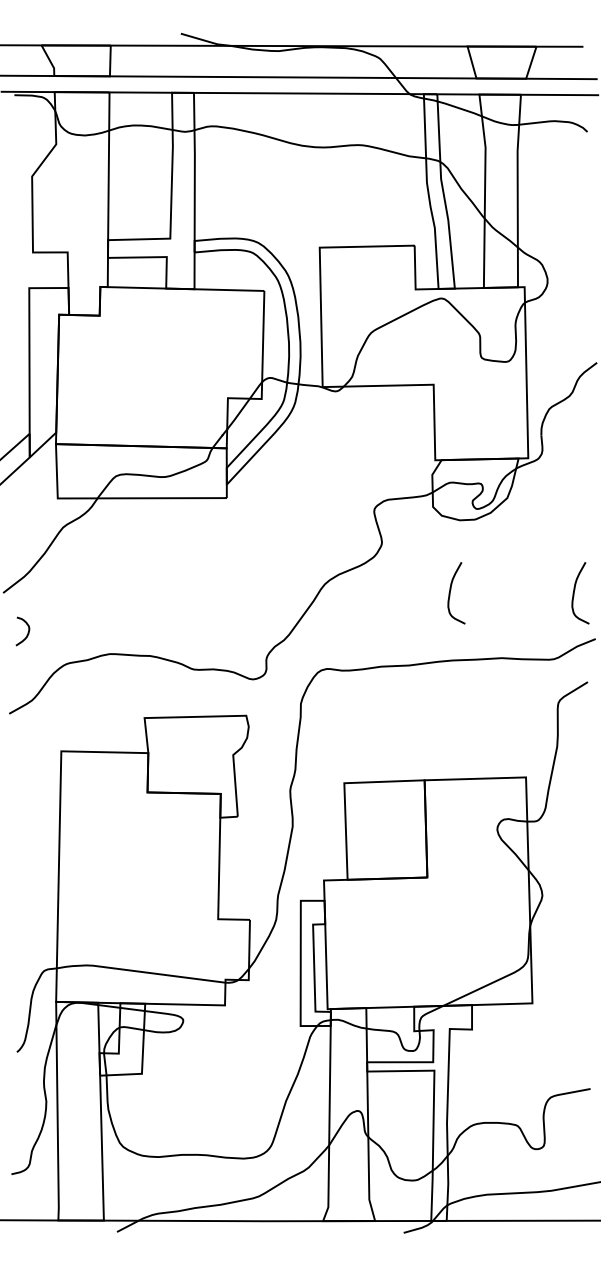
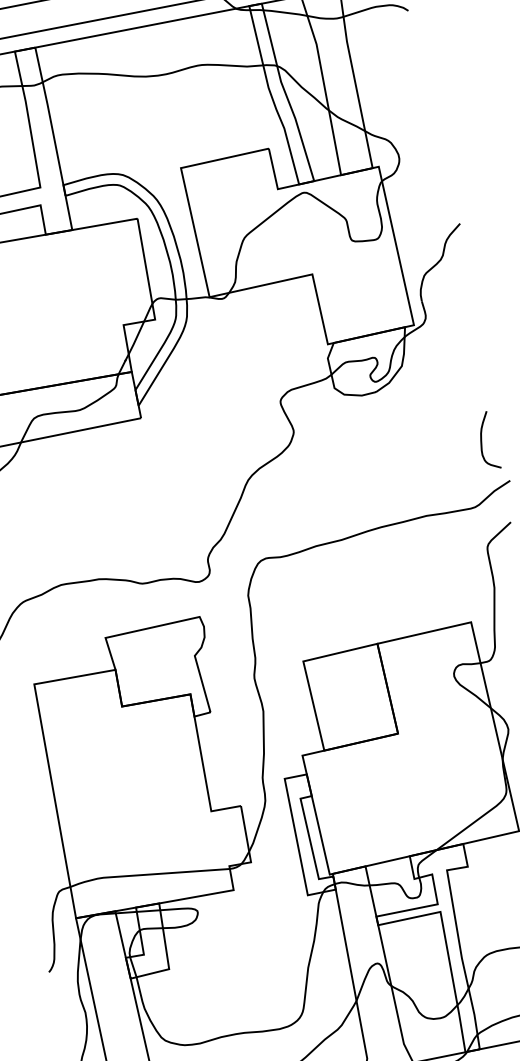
curve: (451, 590) -> (367, 462), removed

